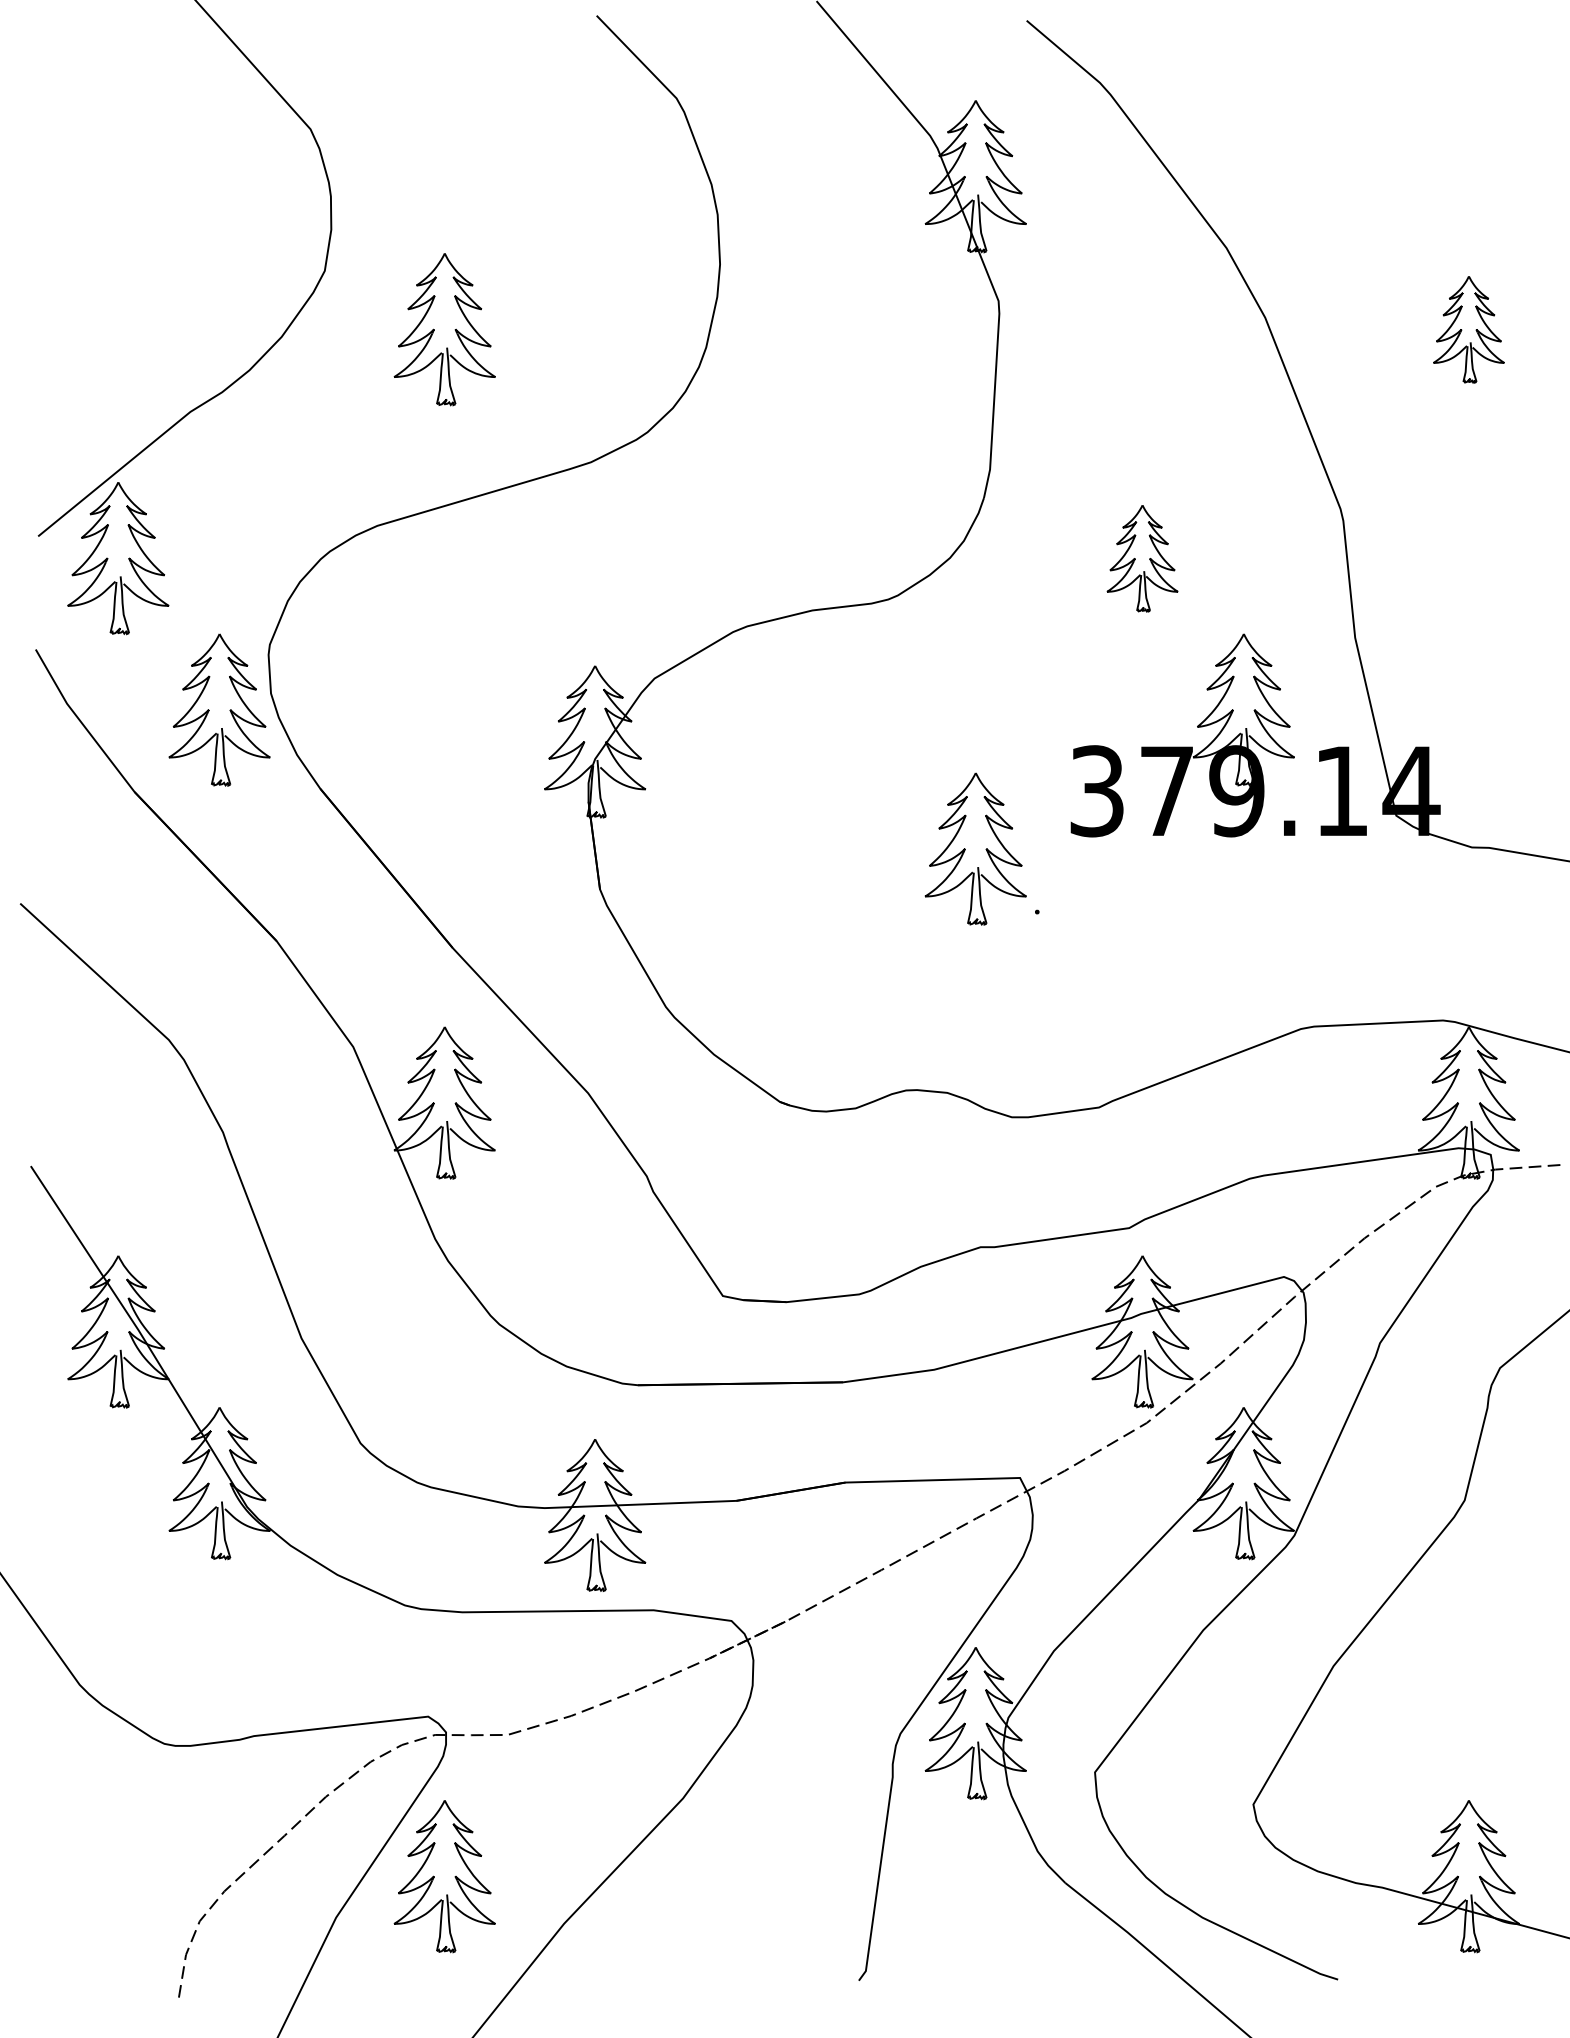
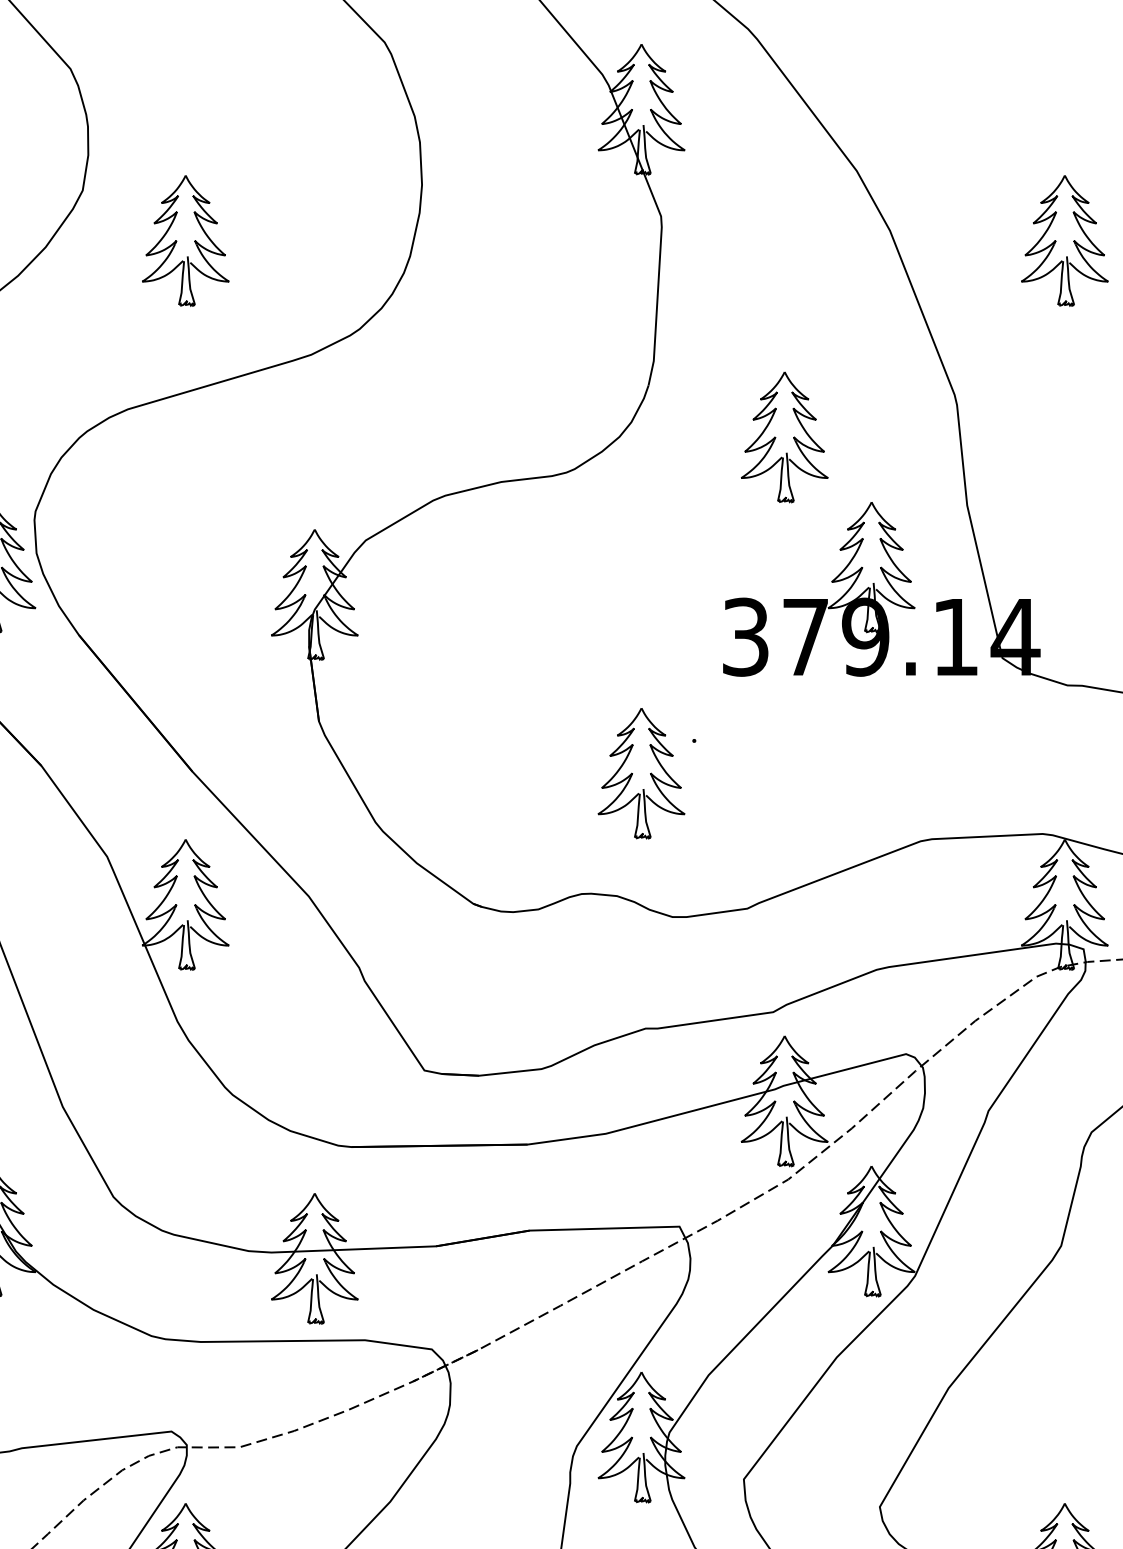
part: (1468, 329) -> (1064, 240), size x1.43
part: (1142, 558) -> (784, 437), size x1.43
part: (975, 848) -> (641, 773), moved

